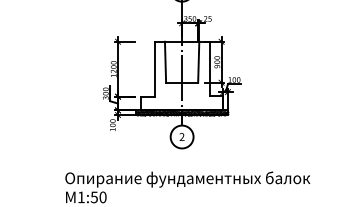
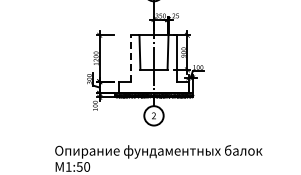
line: (154, 69) -> (130, 58), solid -> dashed

